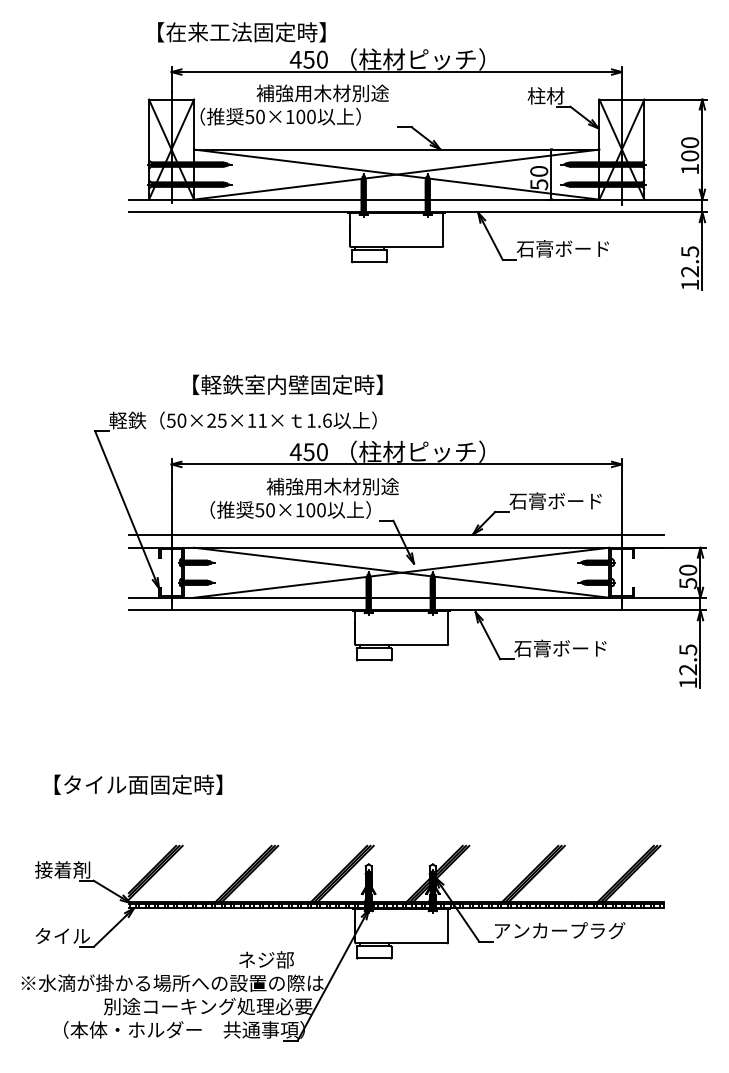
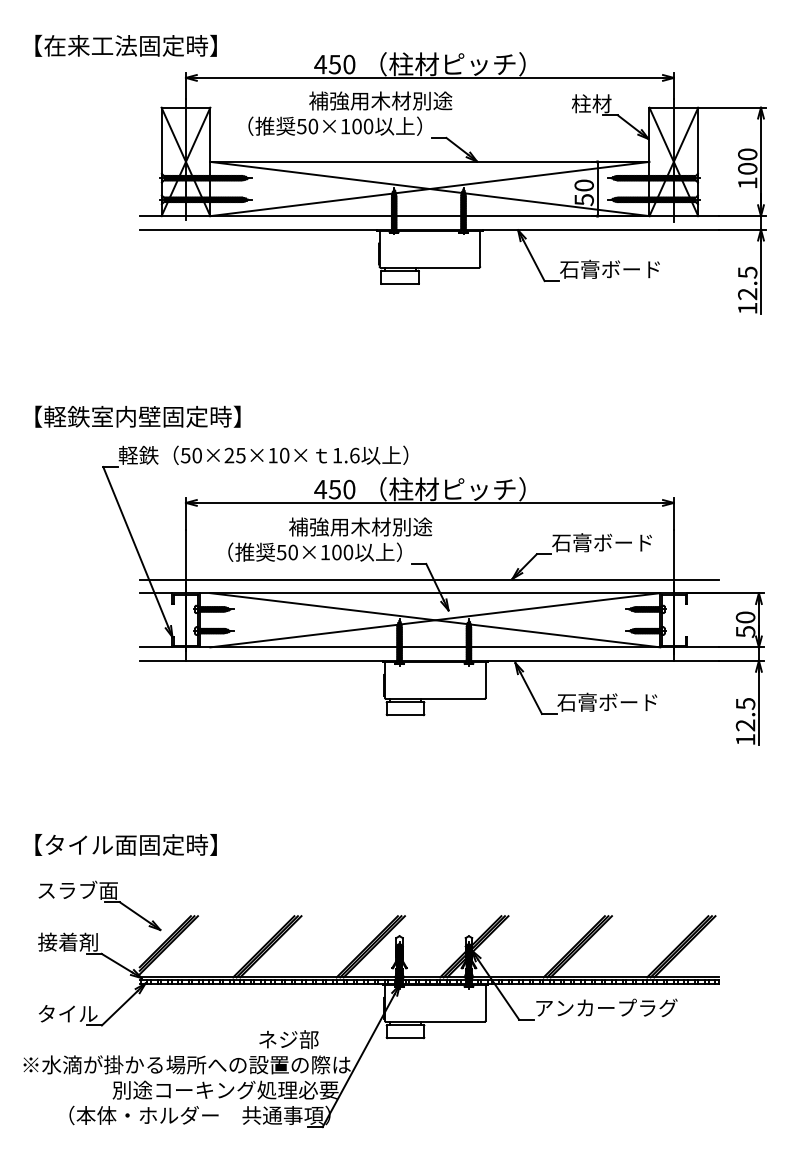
text: (241, 31) -> (125, 45), moved
text: (294, 104) -> (350, 113), moved
text: (287, 384) -> (137, 416), moved
text: (262, 420) -> (284, 455), 50×25×11× -> 50×25×10×
text: (137, 784) -> (125, 844), moved
part: (91, 836) -> (99, 905), added

